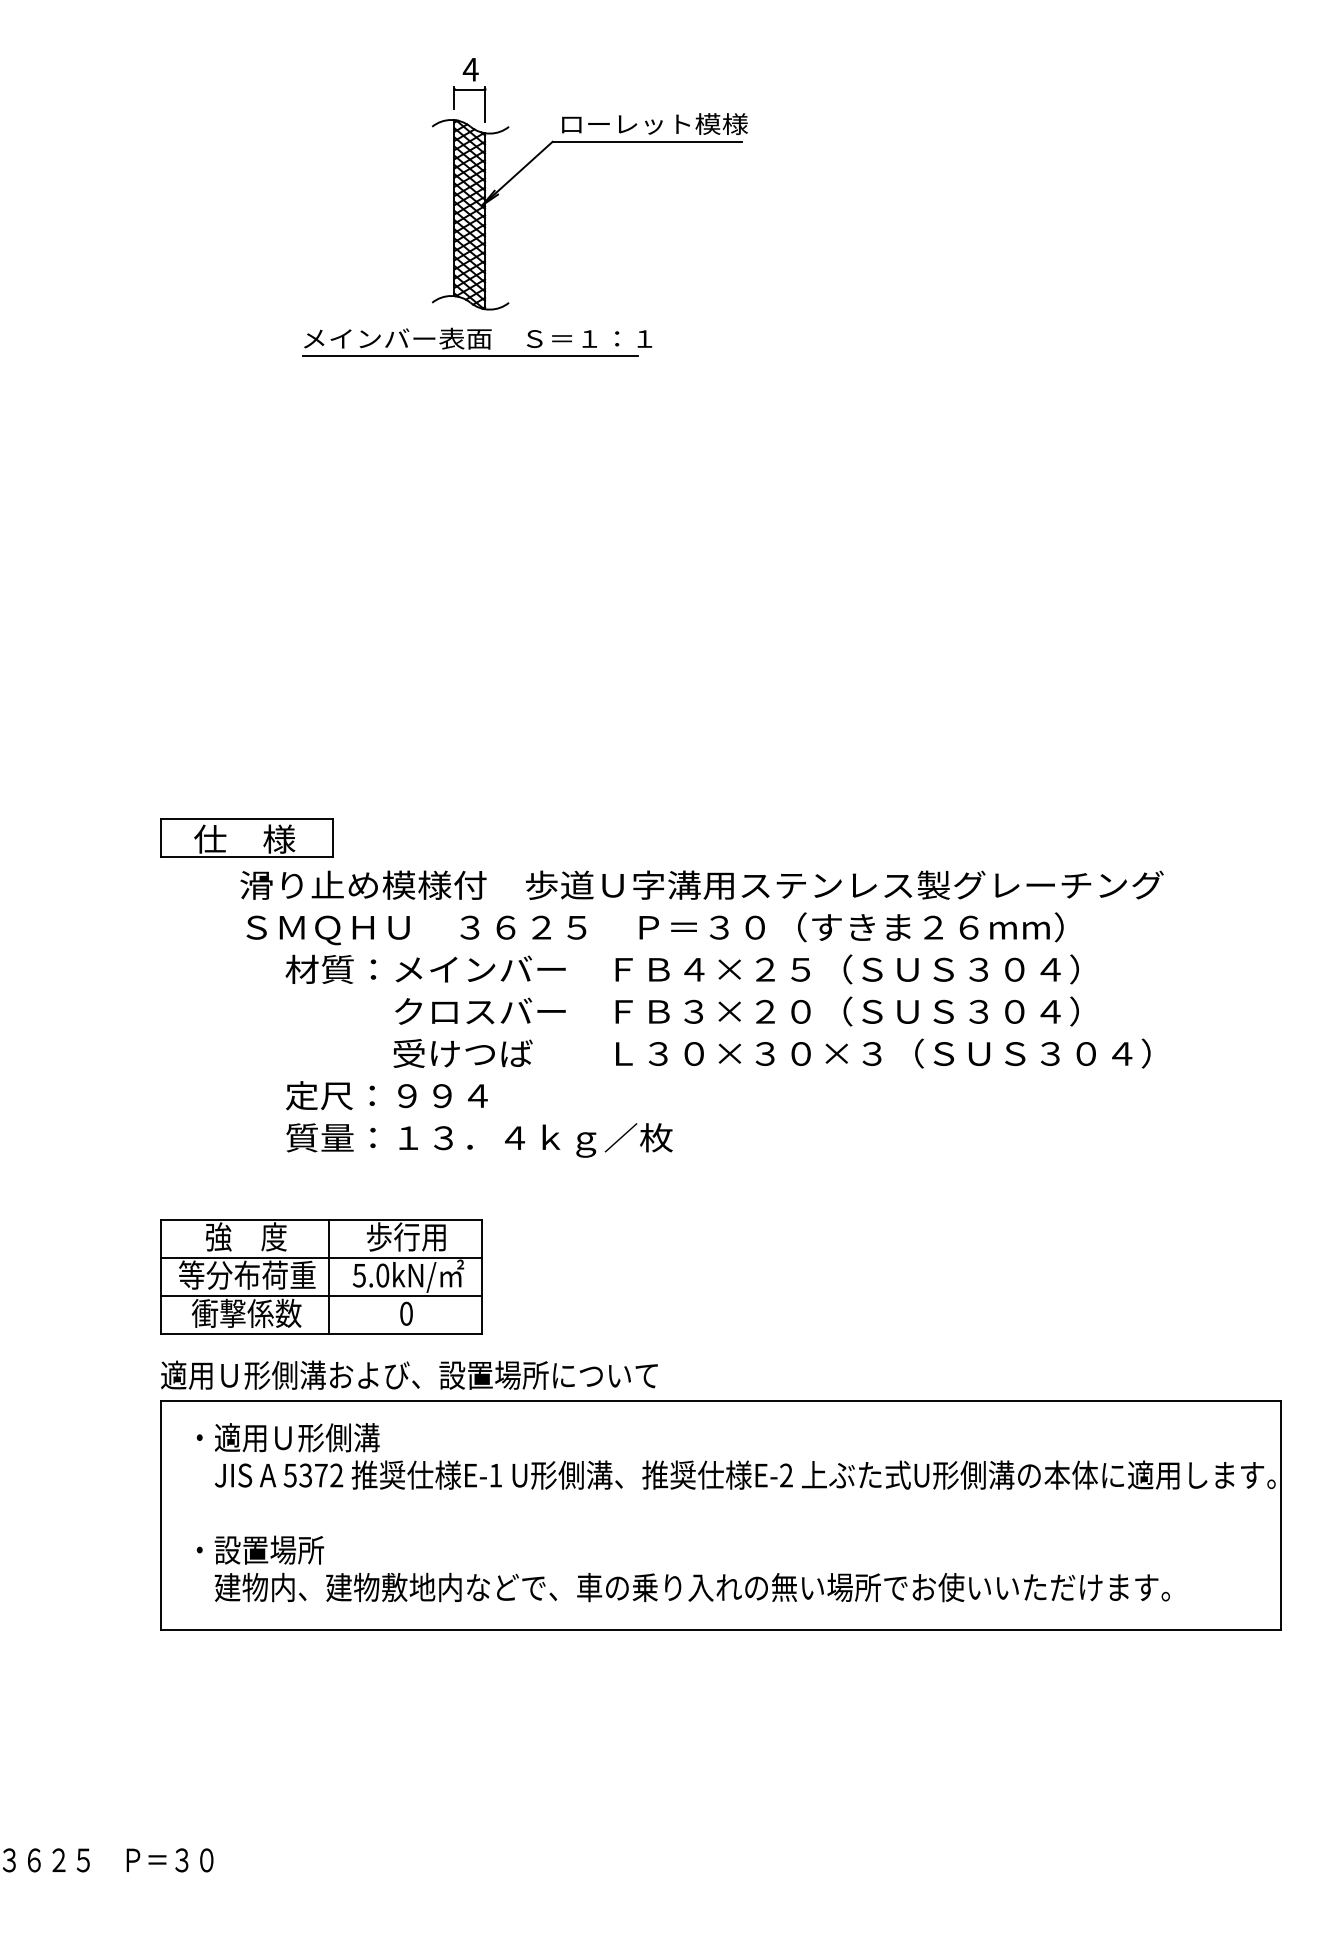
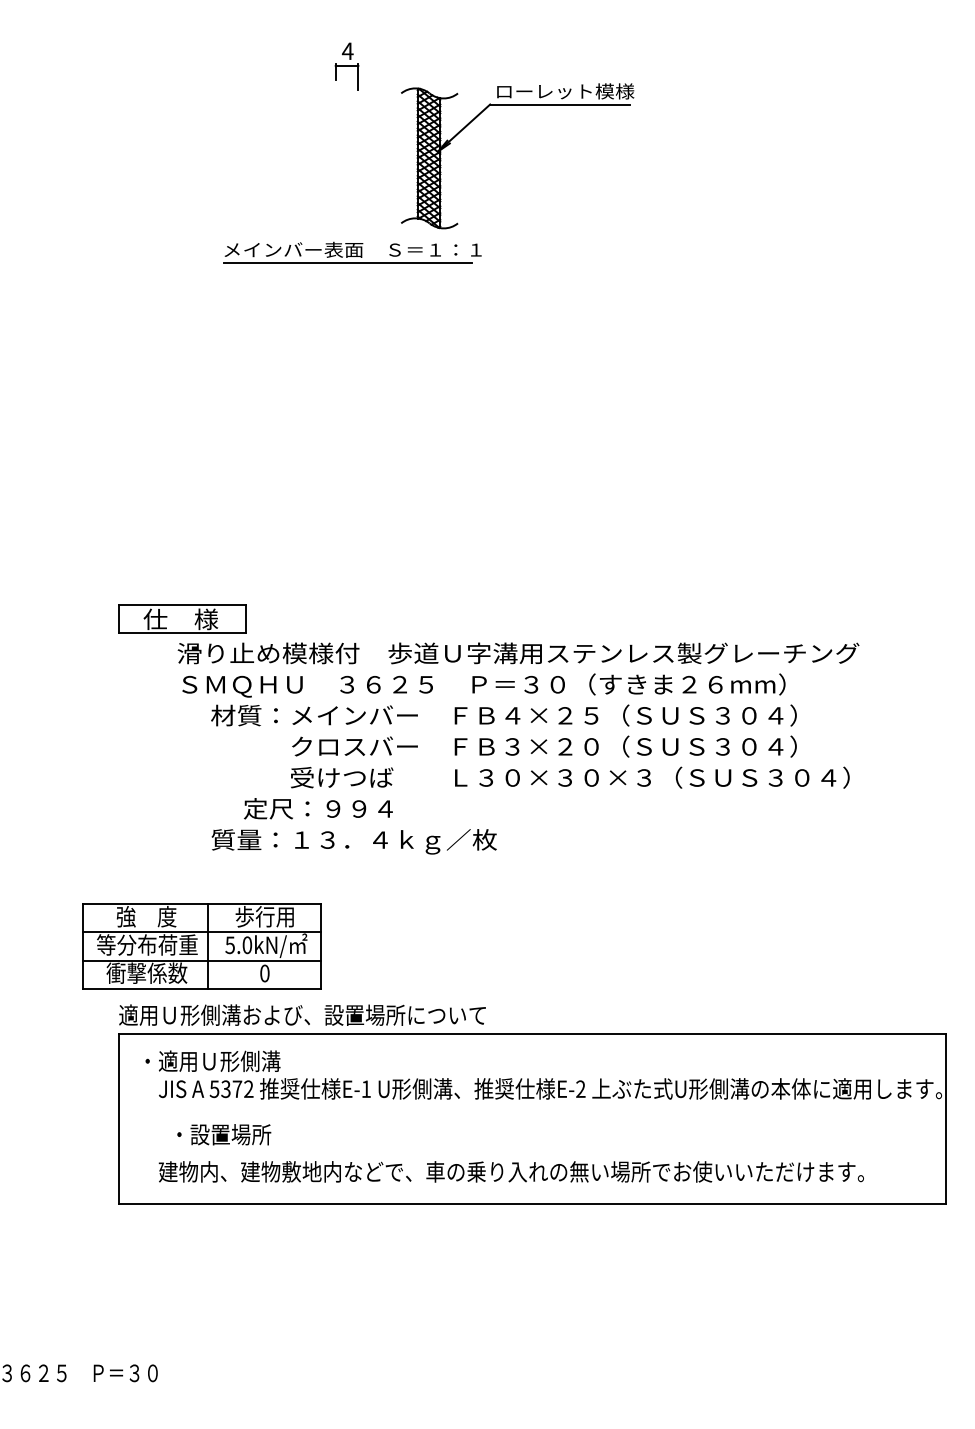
part: (589, 142) -> (517, 105), moved
text: (386, 1095) -> (318, 808), moved
part: (321, 1276) -> (202, 945), moved
text: (260, 1549) -> (224, 1134), moved

